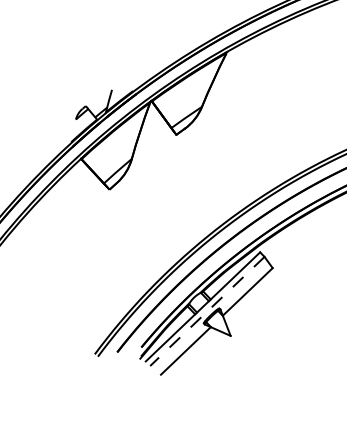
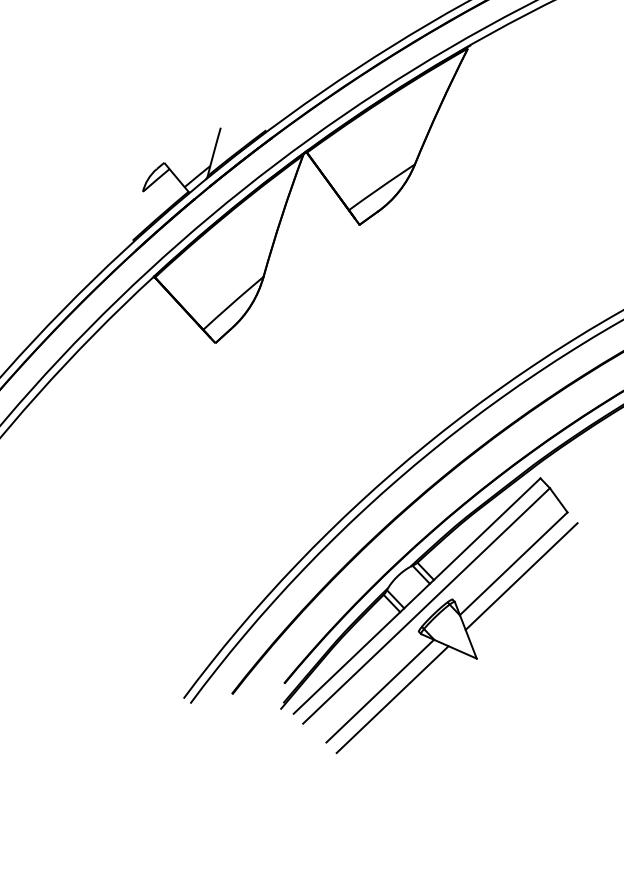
line: (251, 297) -> (521, 575), added
line: (207, 311) -> (426, 606), dashed -> solid
line: (191, 354) -> (392, 698), added

